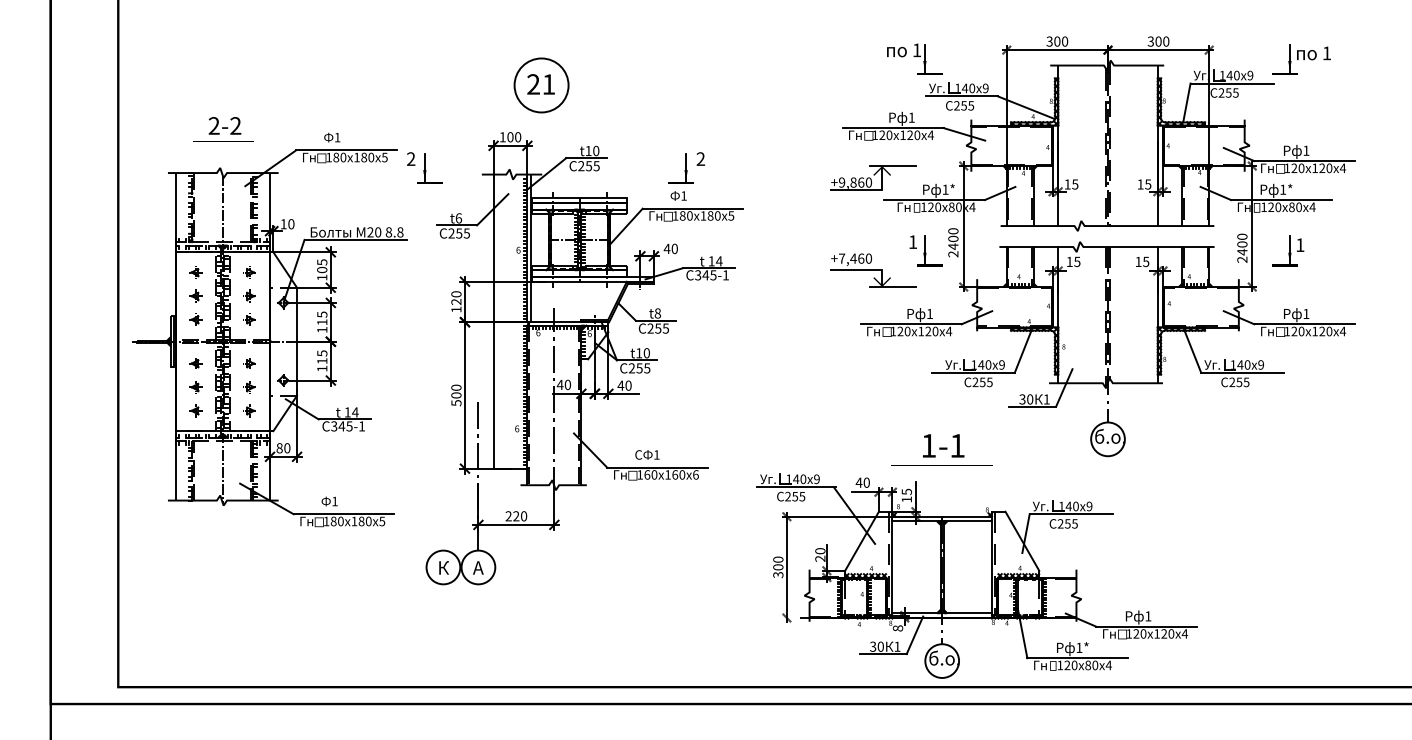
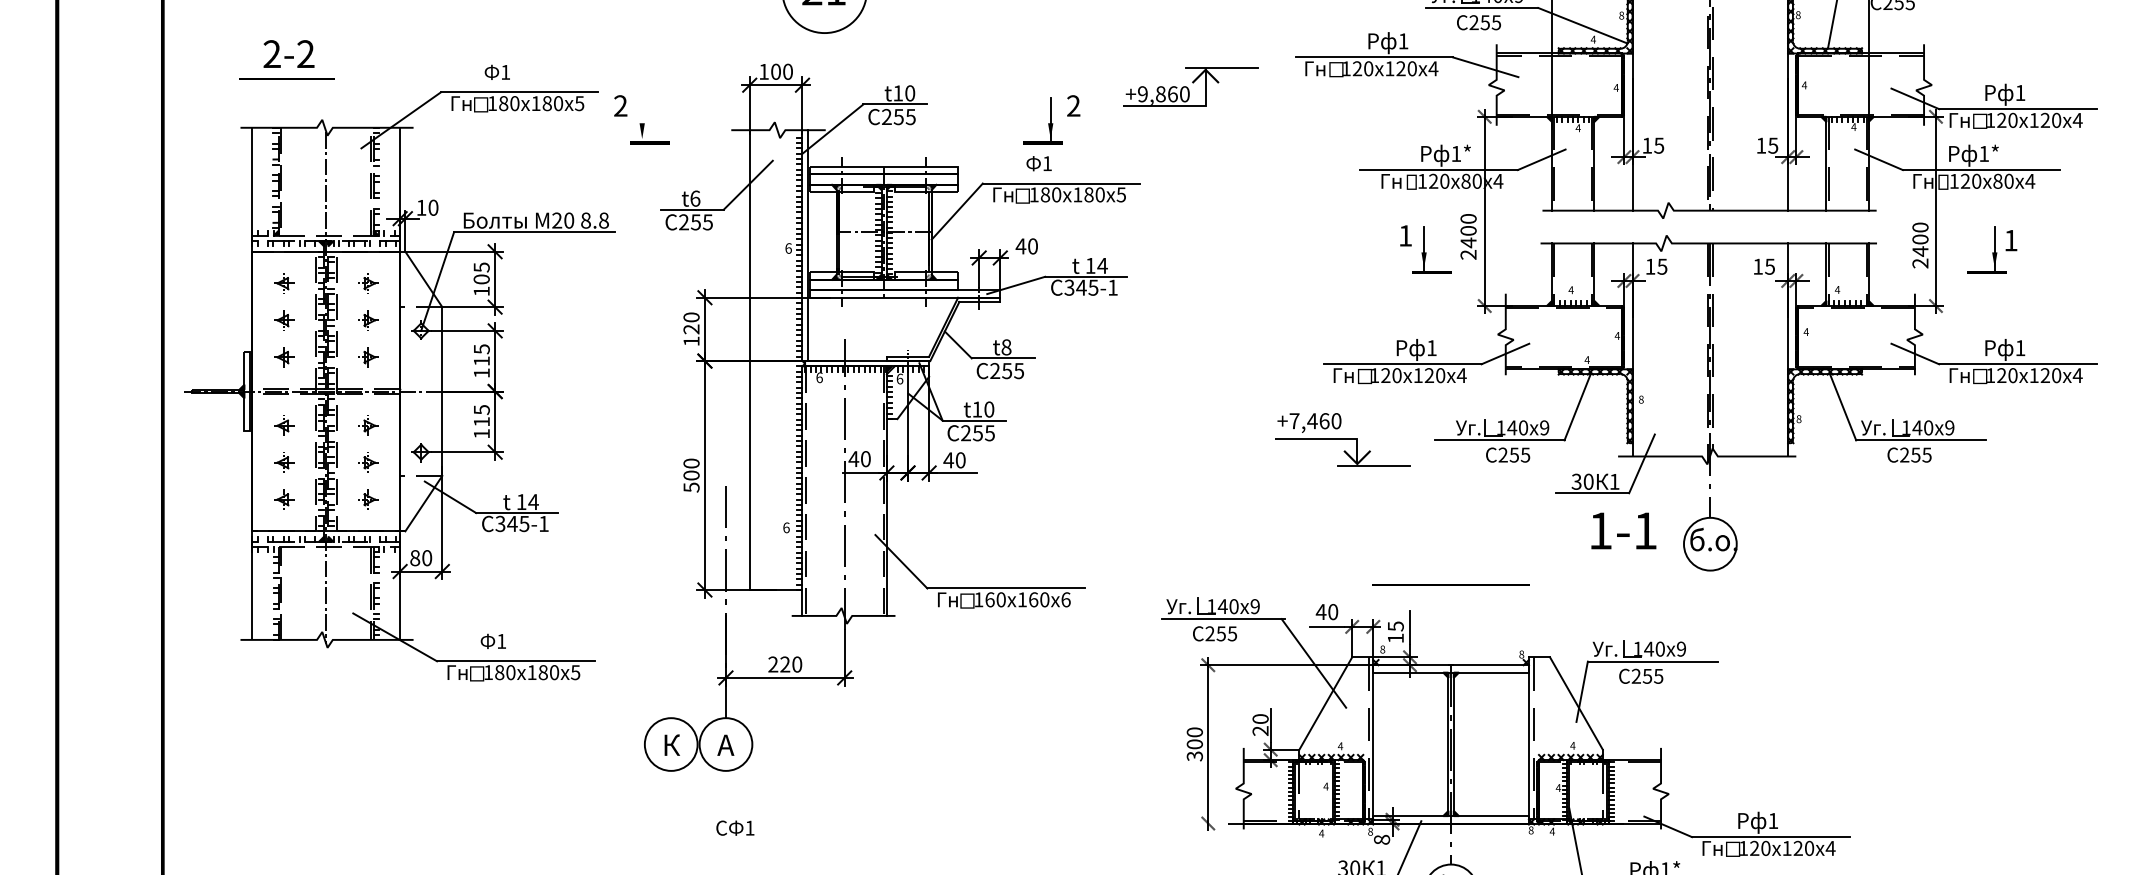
text: (223, 129) -> (286, 59), moved
line: (424, 167) -> (641, 119), removed
part: (873, 177) -> (1192, 86), moved
part: (873, 270) -> (1343, 439), moved
text: (943, 445) -> (1623, 530), moved
text: (647, 454) -> (735, 827), moved

